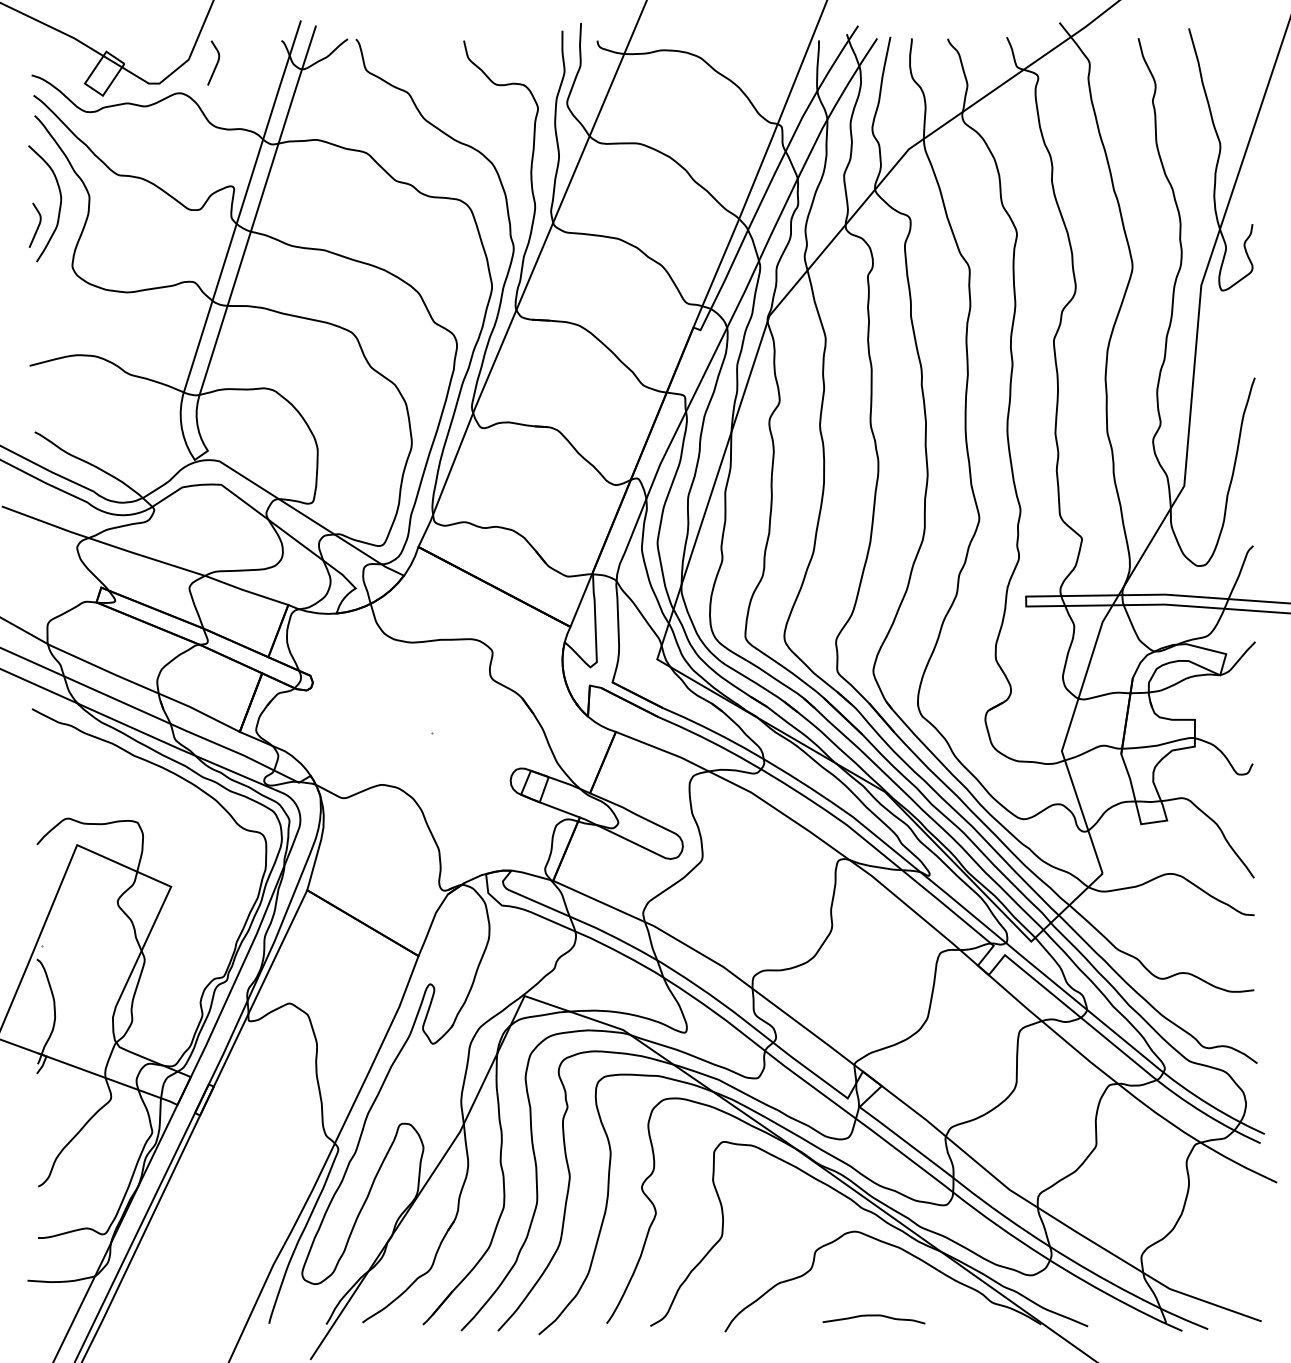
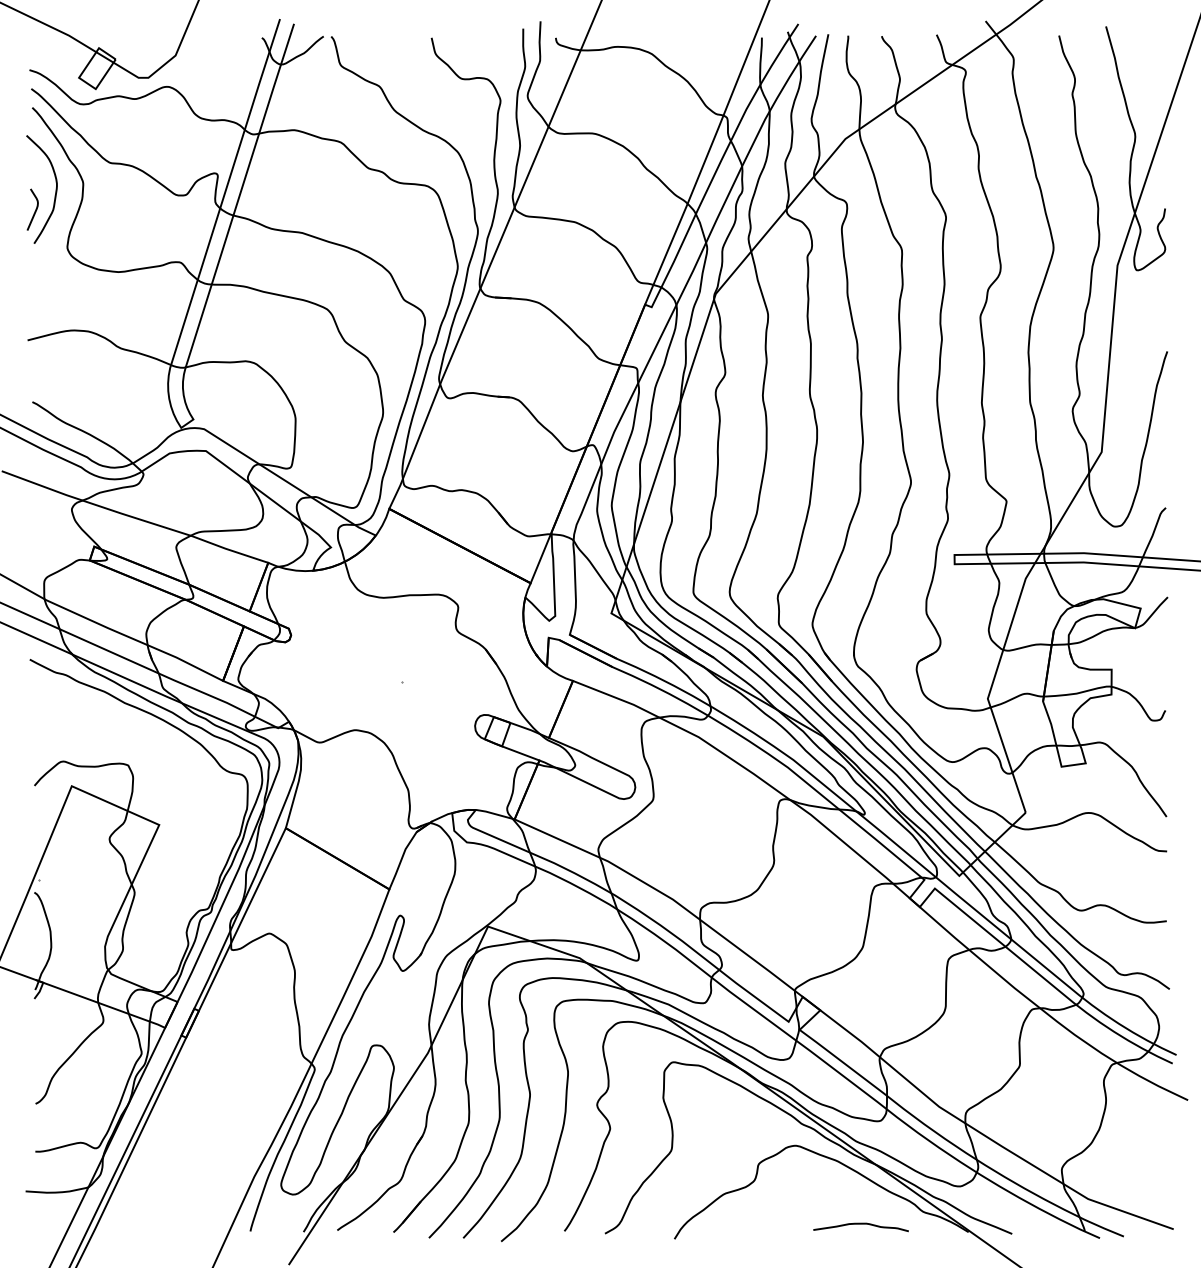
curve: (215, 64) -> (200, 60), removed
curve: (873, 1316) -> (860, 1224), moved

